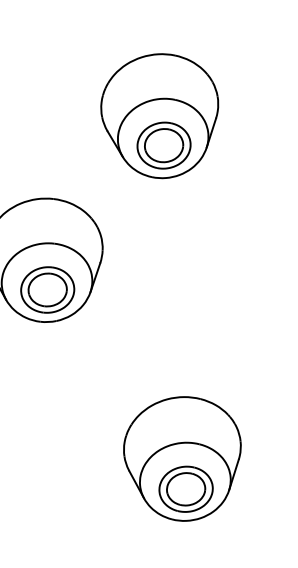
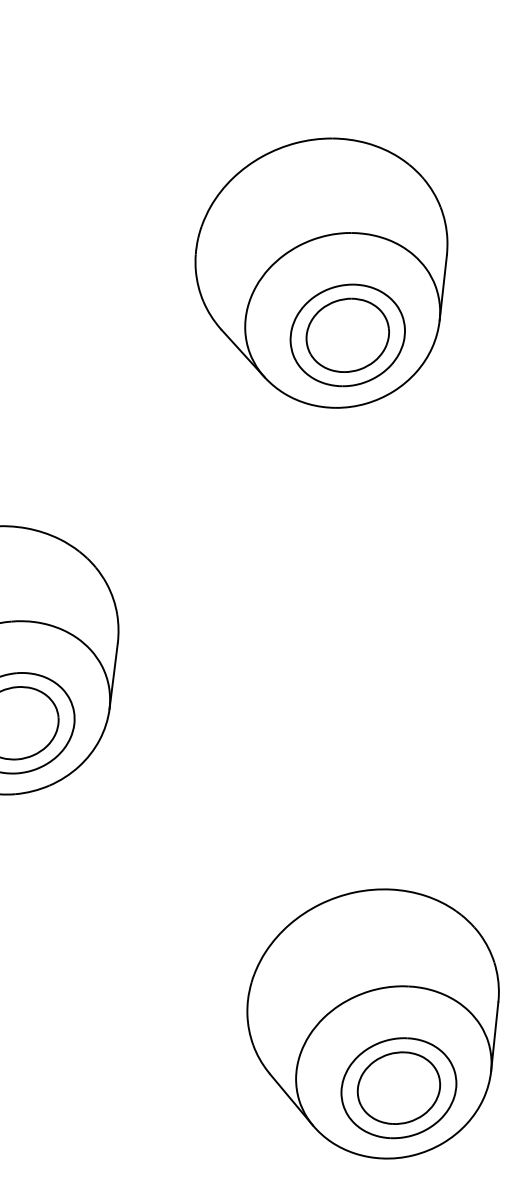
part: (159, 116) -> (325, 275), moved

